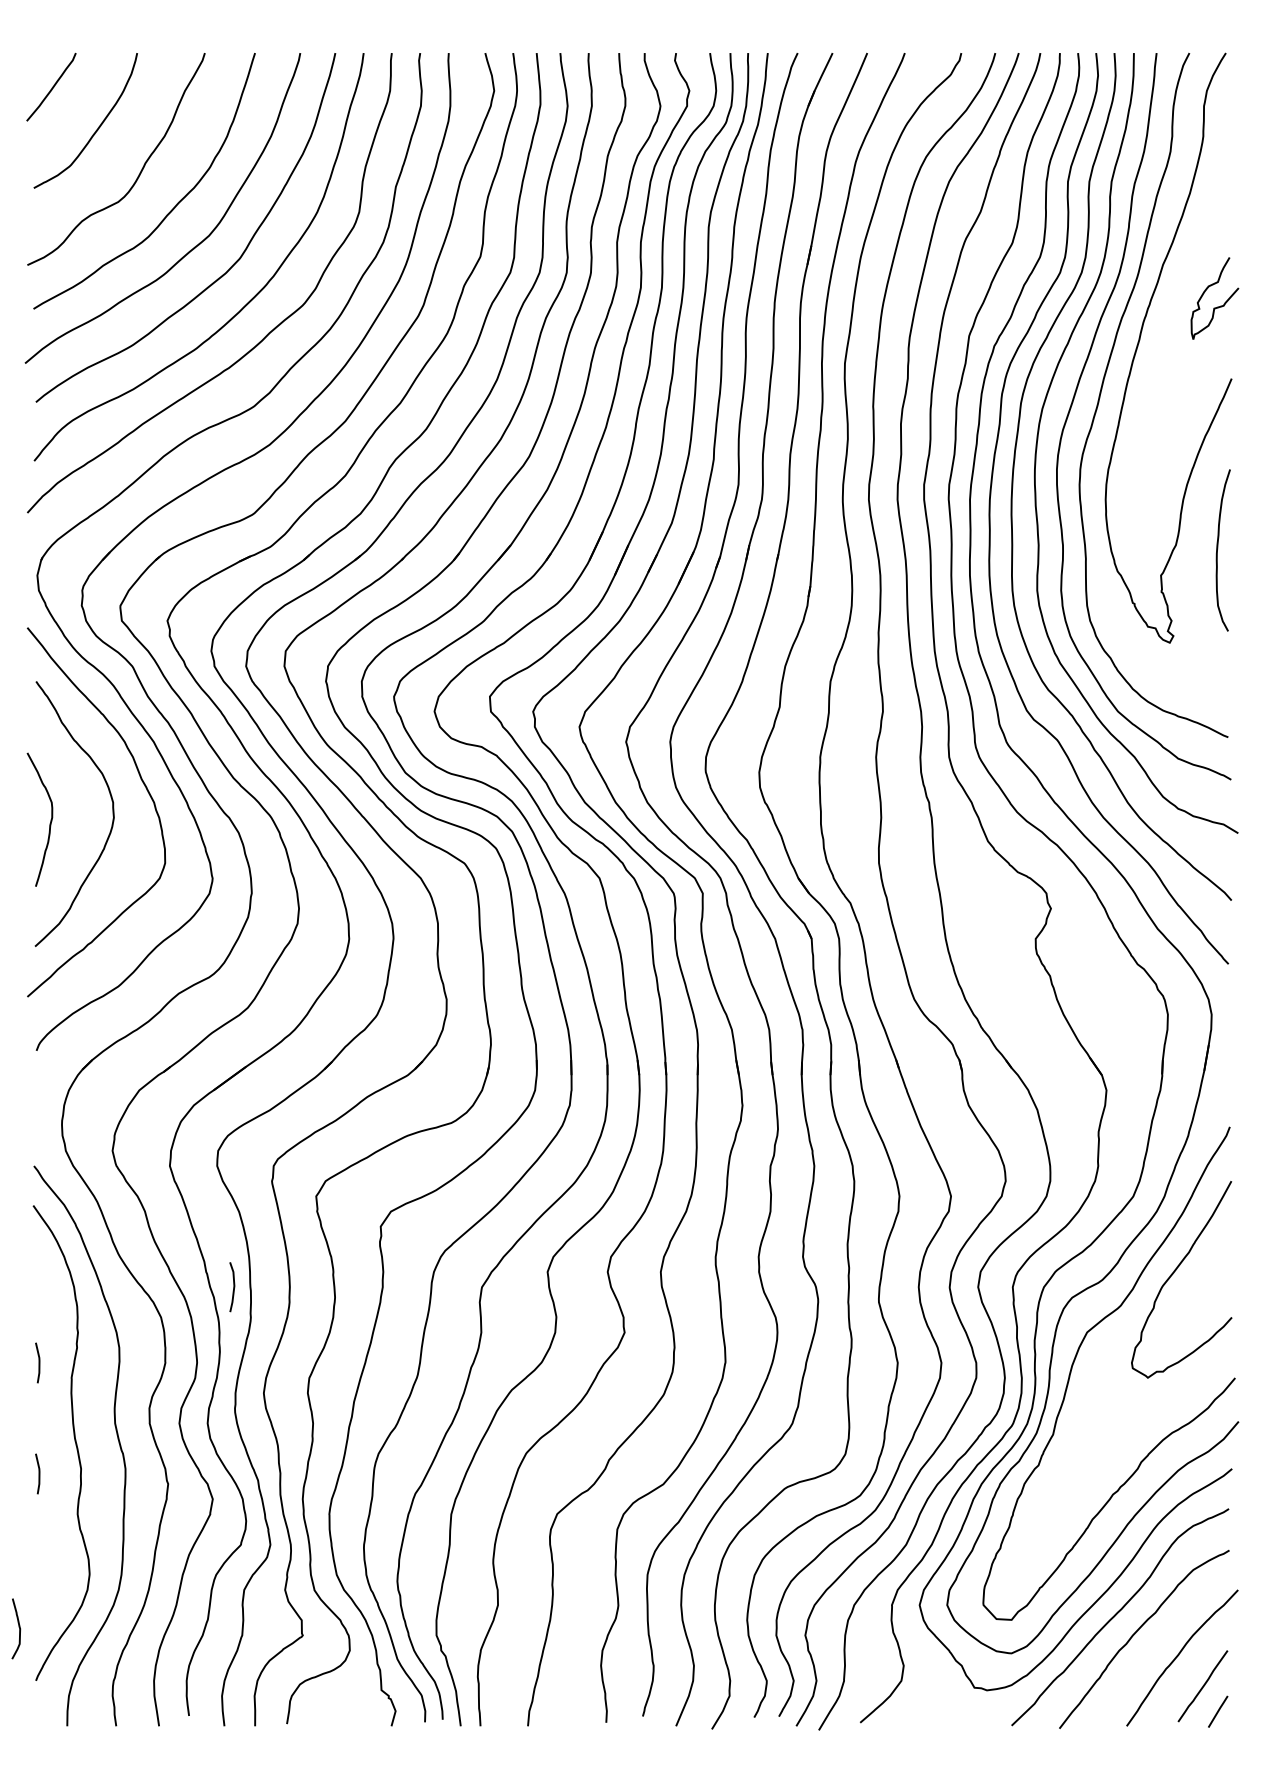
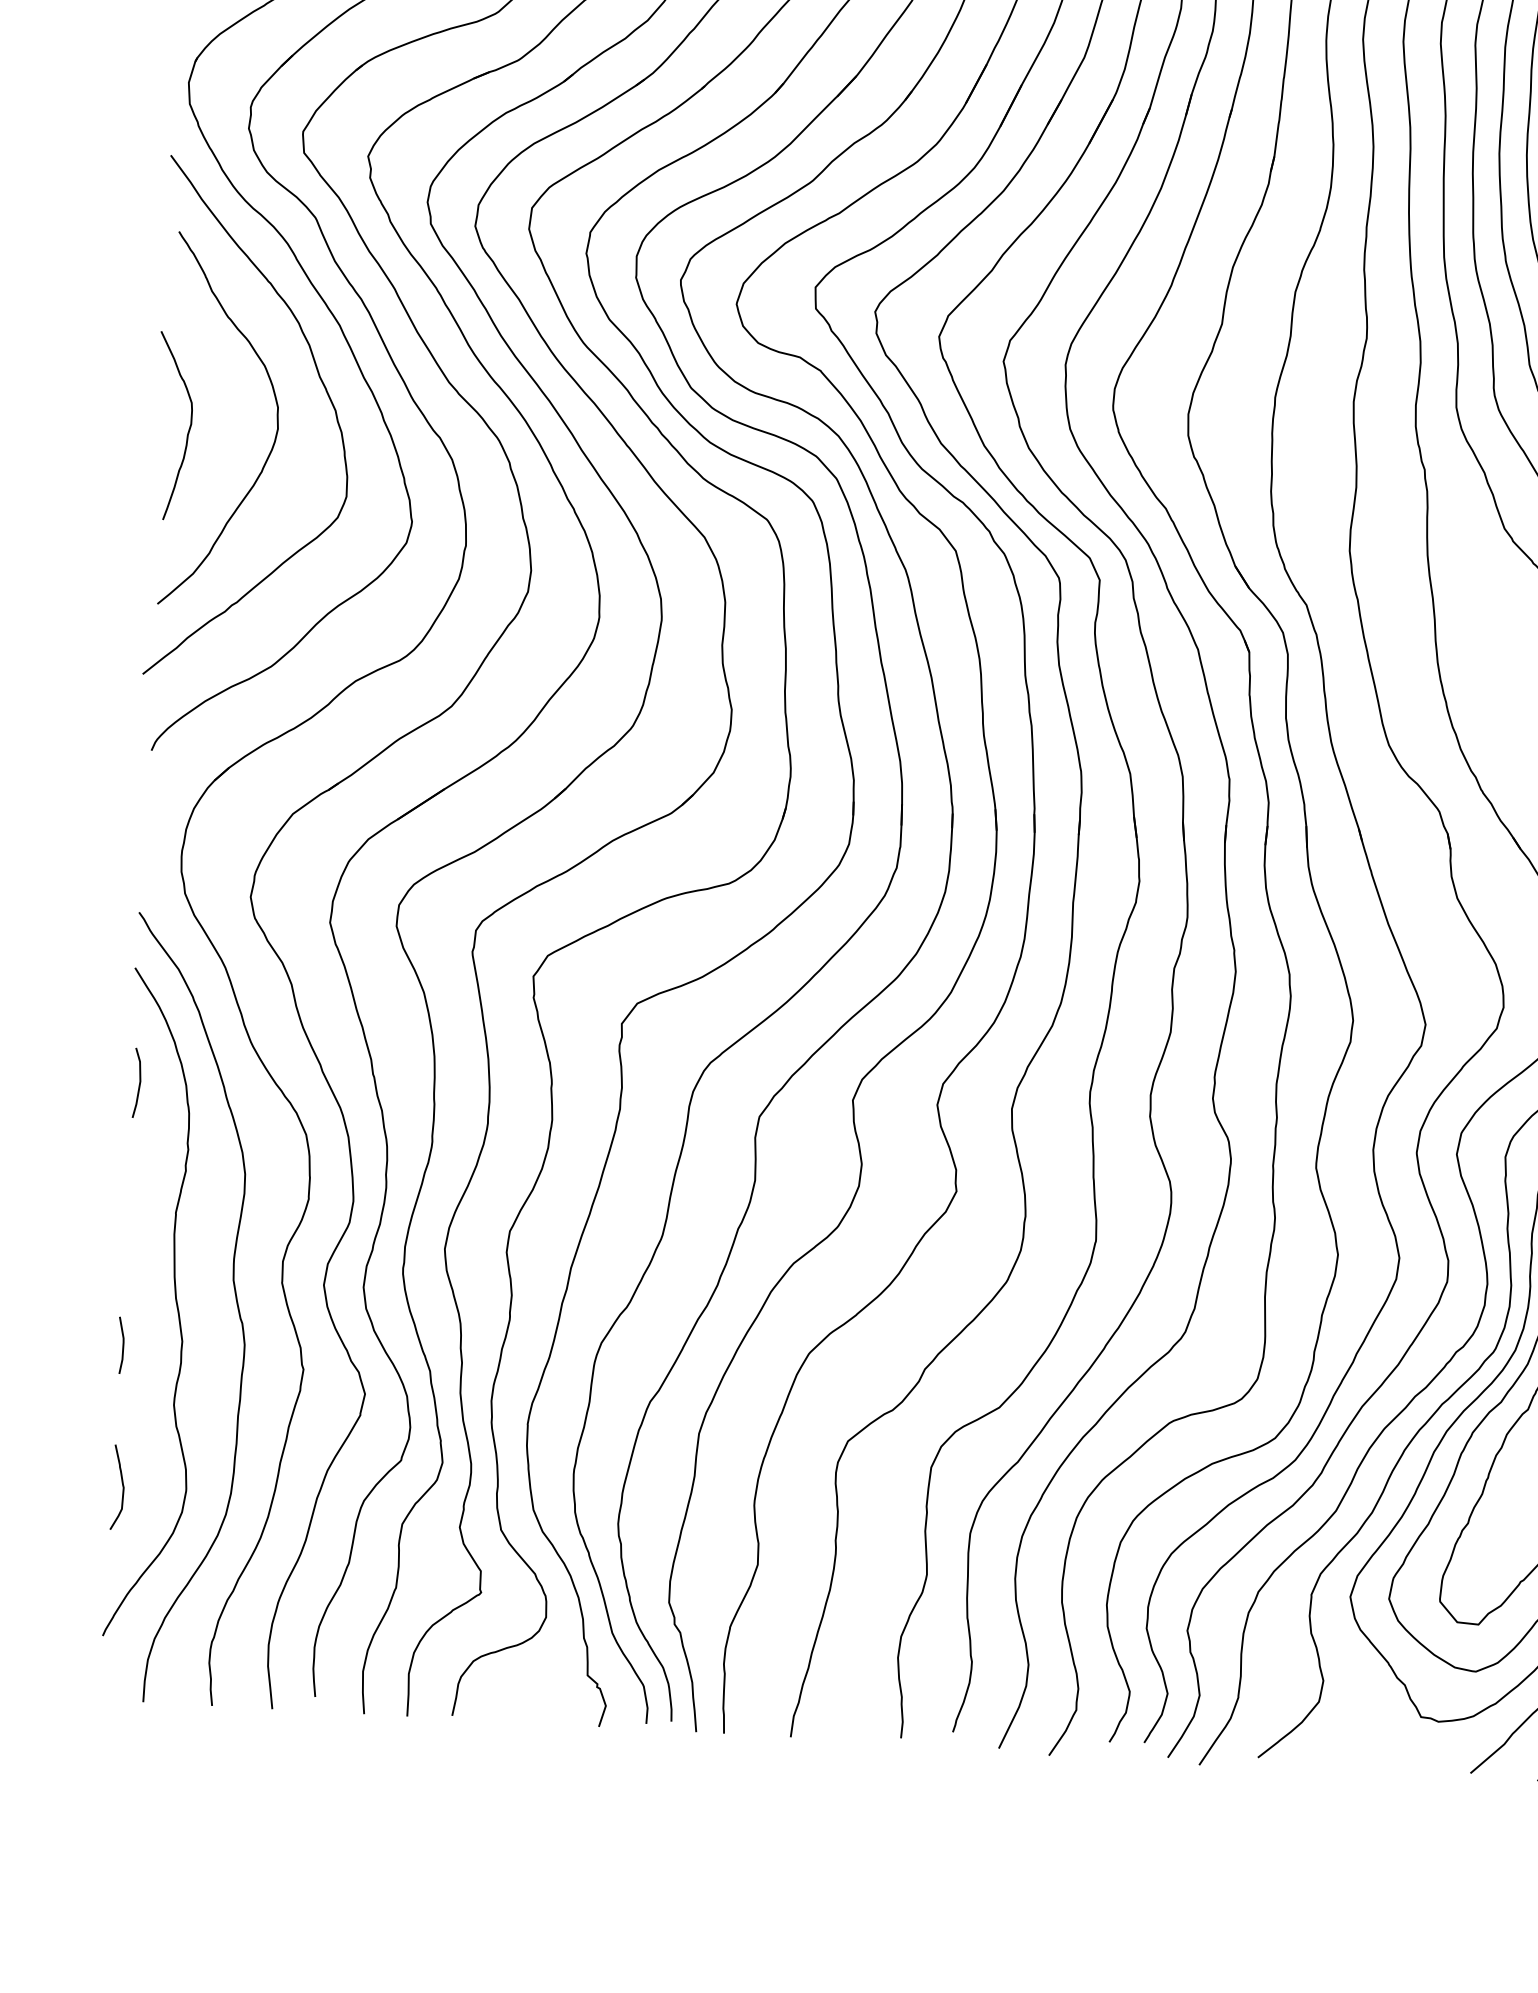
line: (233, 1287) -> (139, 1083), moved
line: (38, 1362) -> (130, 1188), removed
curve: (18, 1627) -> (121, 1485), moved

